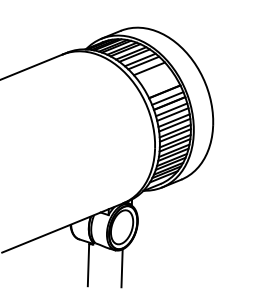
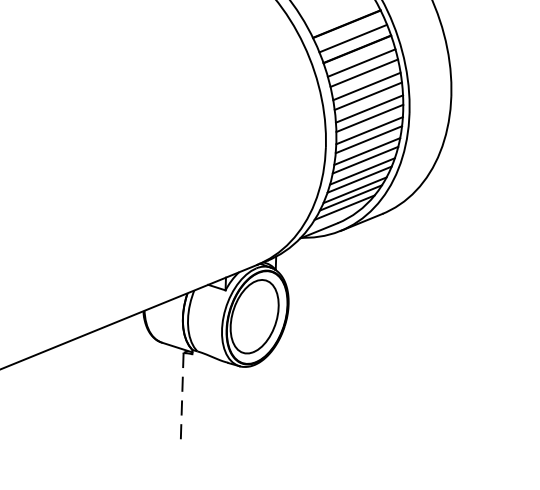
line: (88, 265) -> (182, 399), solid -> dashed
line: (121, 268) -> (253, 405), removed

